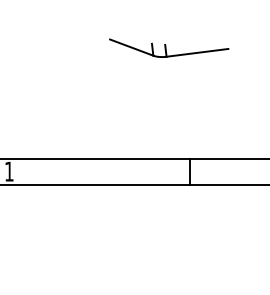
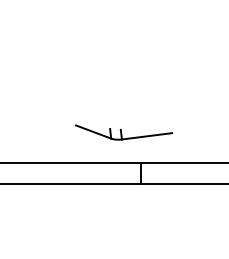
part: (169, 48) -> (124, 132), moved

